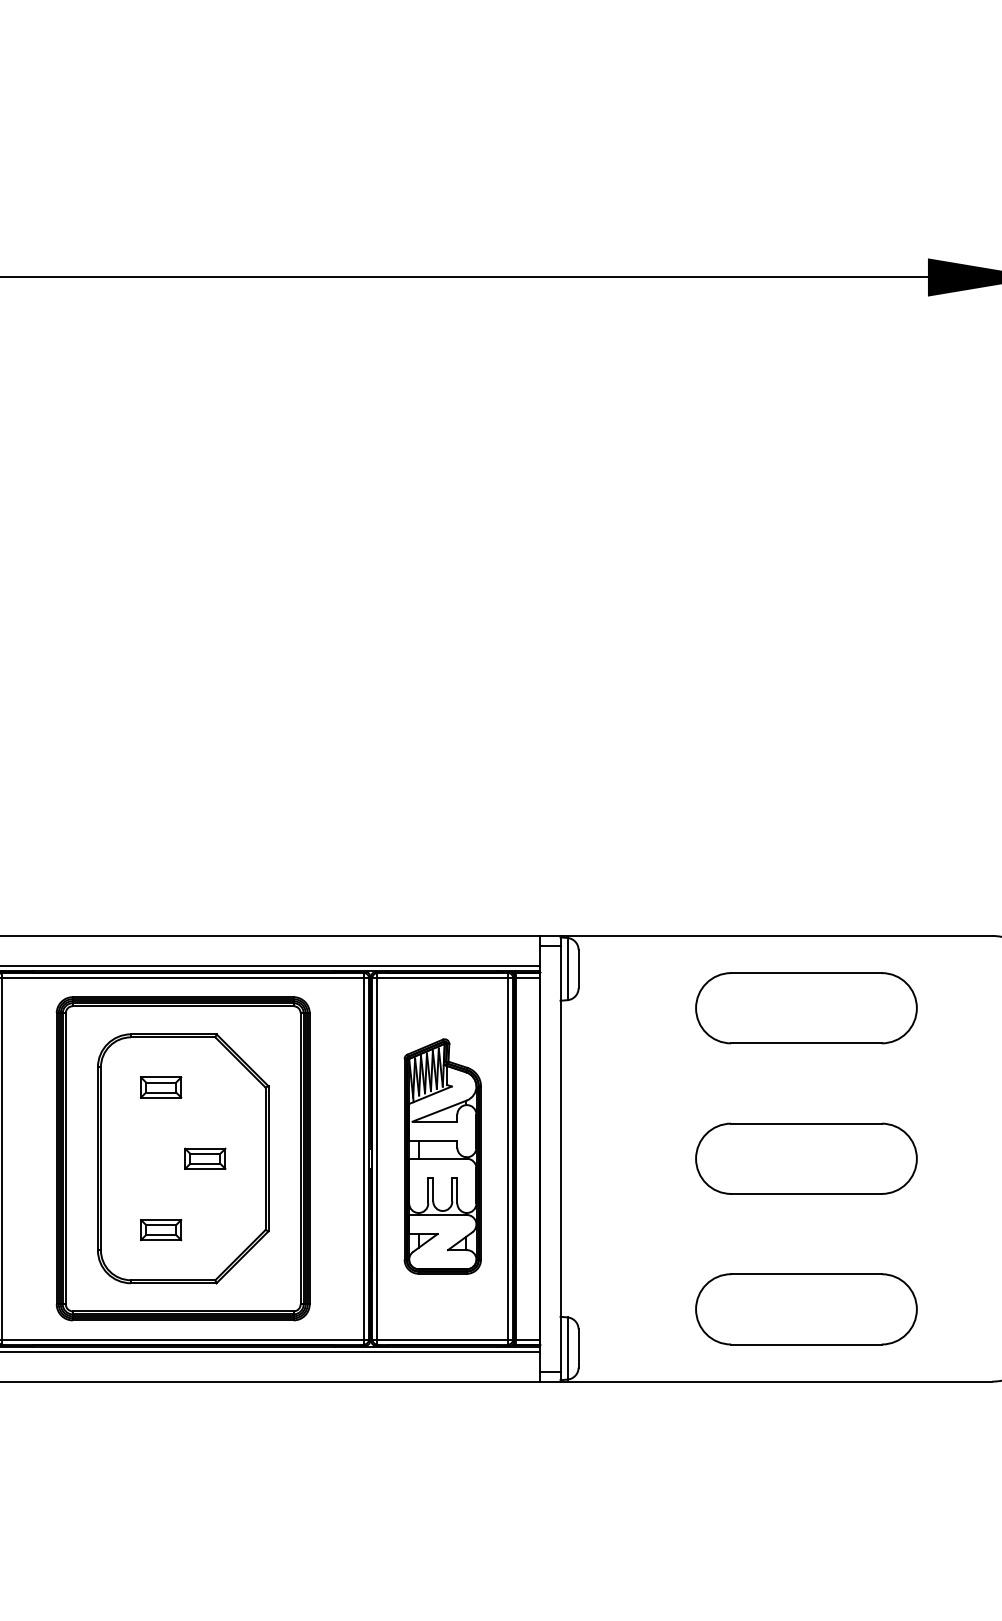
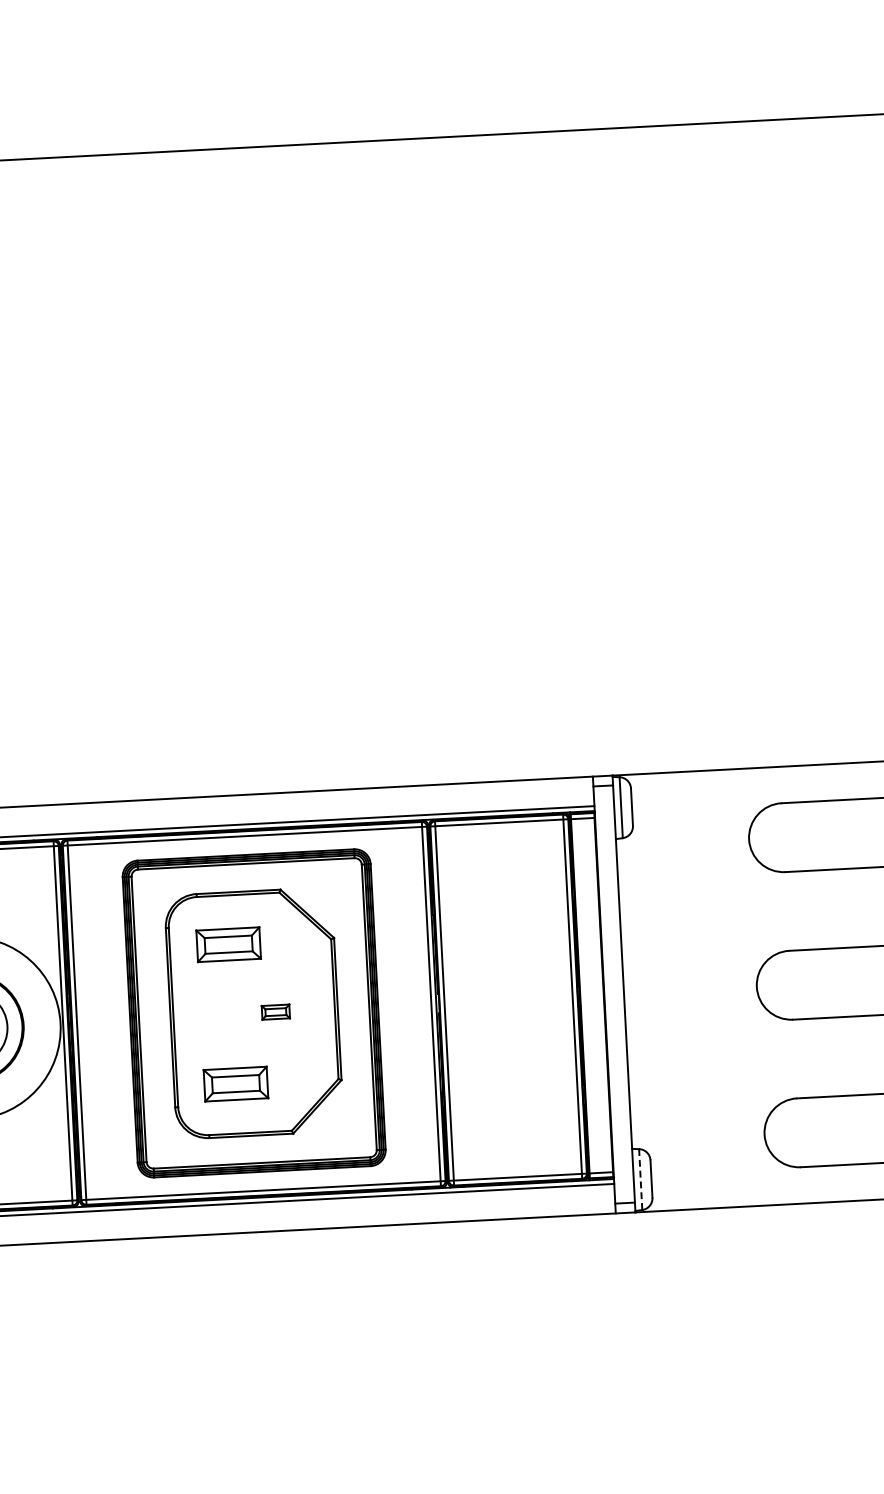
part: (161, 1087) -> (229, 944), size x1.6
part: (442, 1156) -> (508, 997), removed
part: (205, 1158) -> (275, 1011), size x0.7
part: (161, 1230) -> (236, 1084), size x1.6
line: (567, 1349) -> (640, 1180), solid -> dashed

